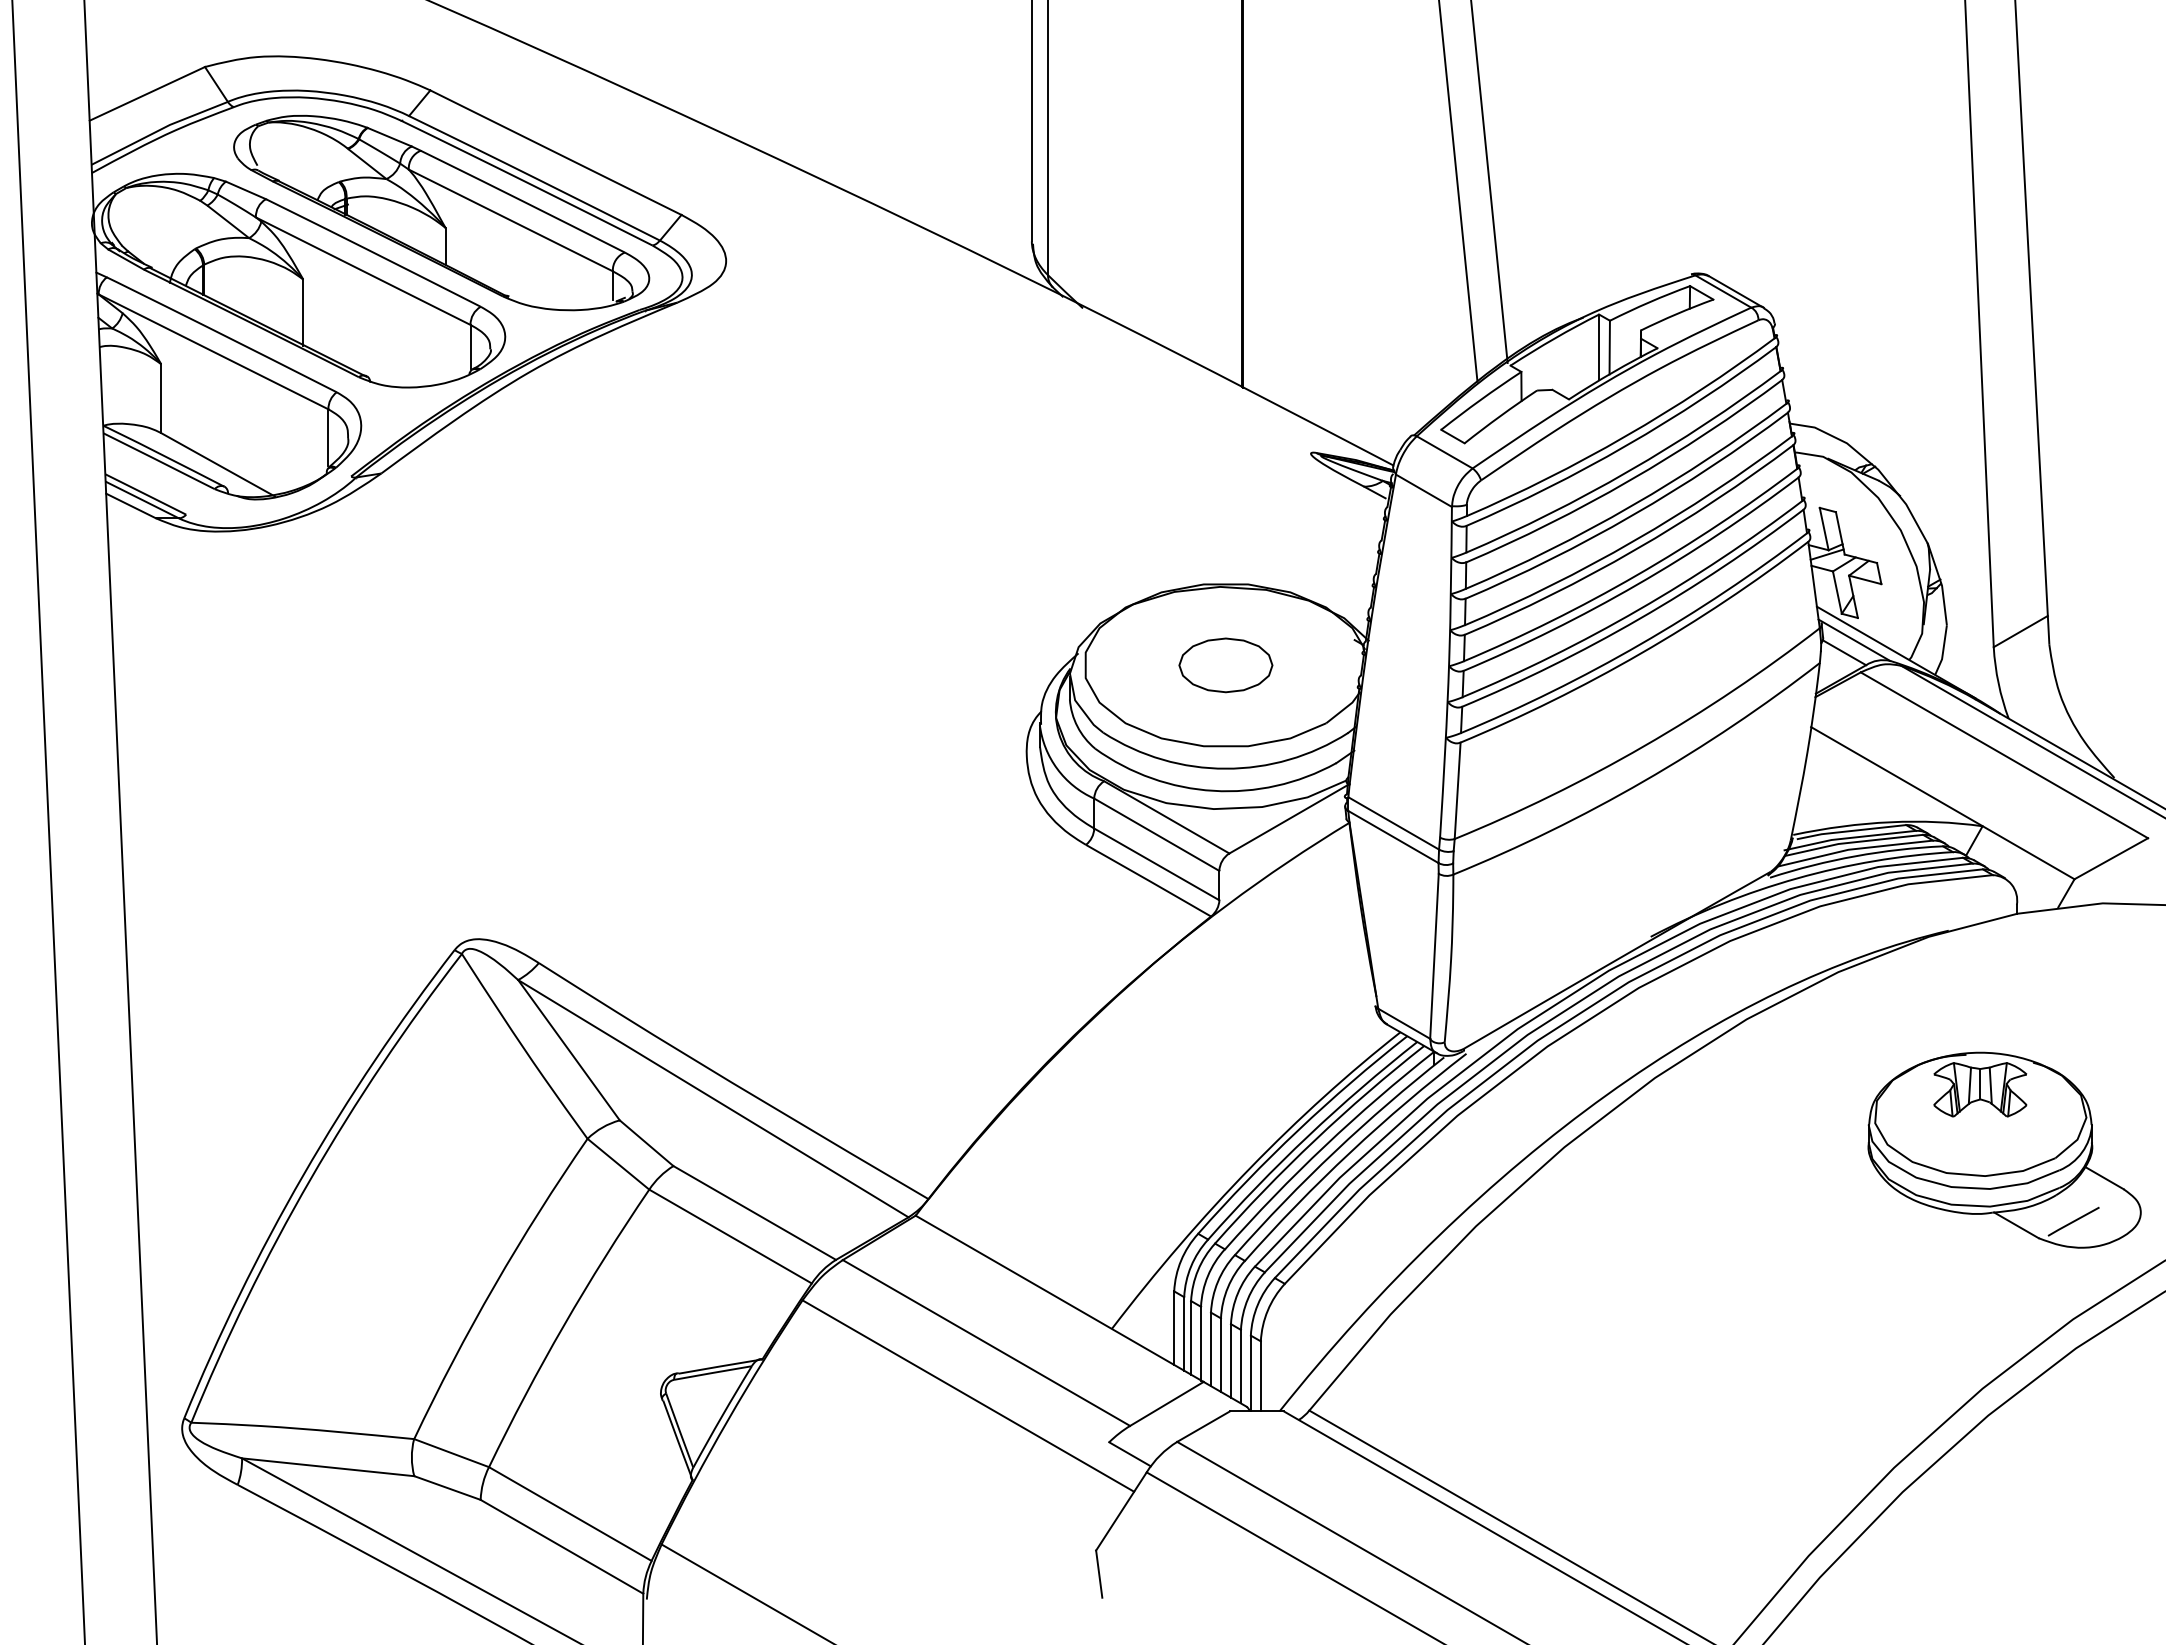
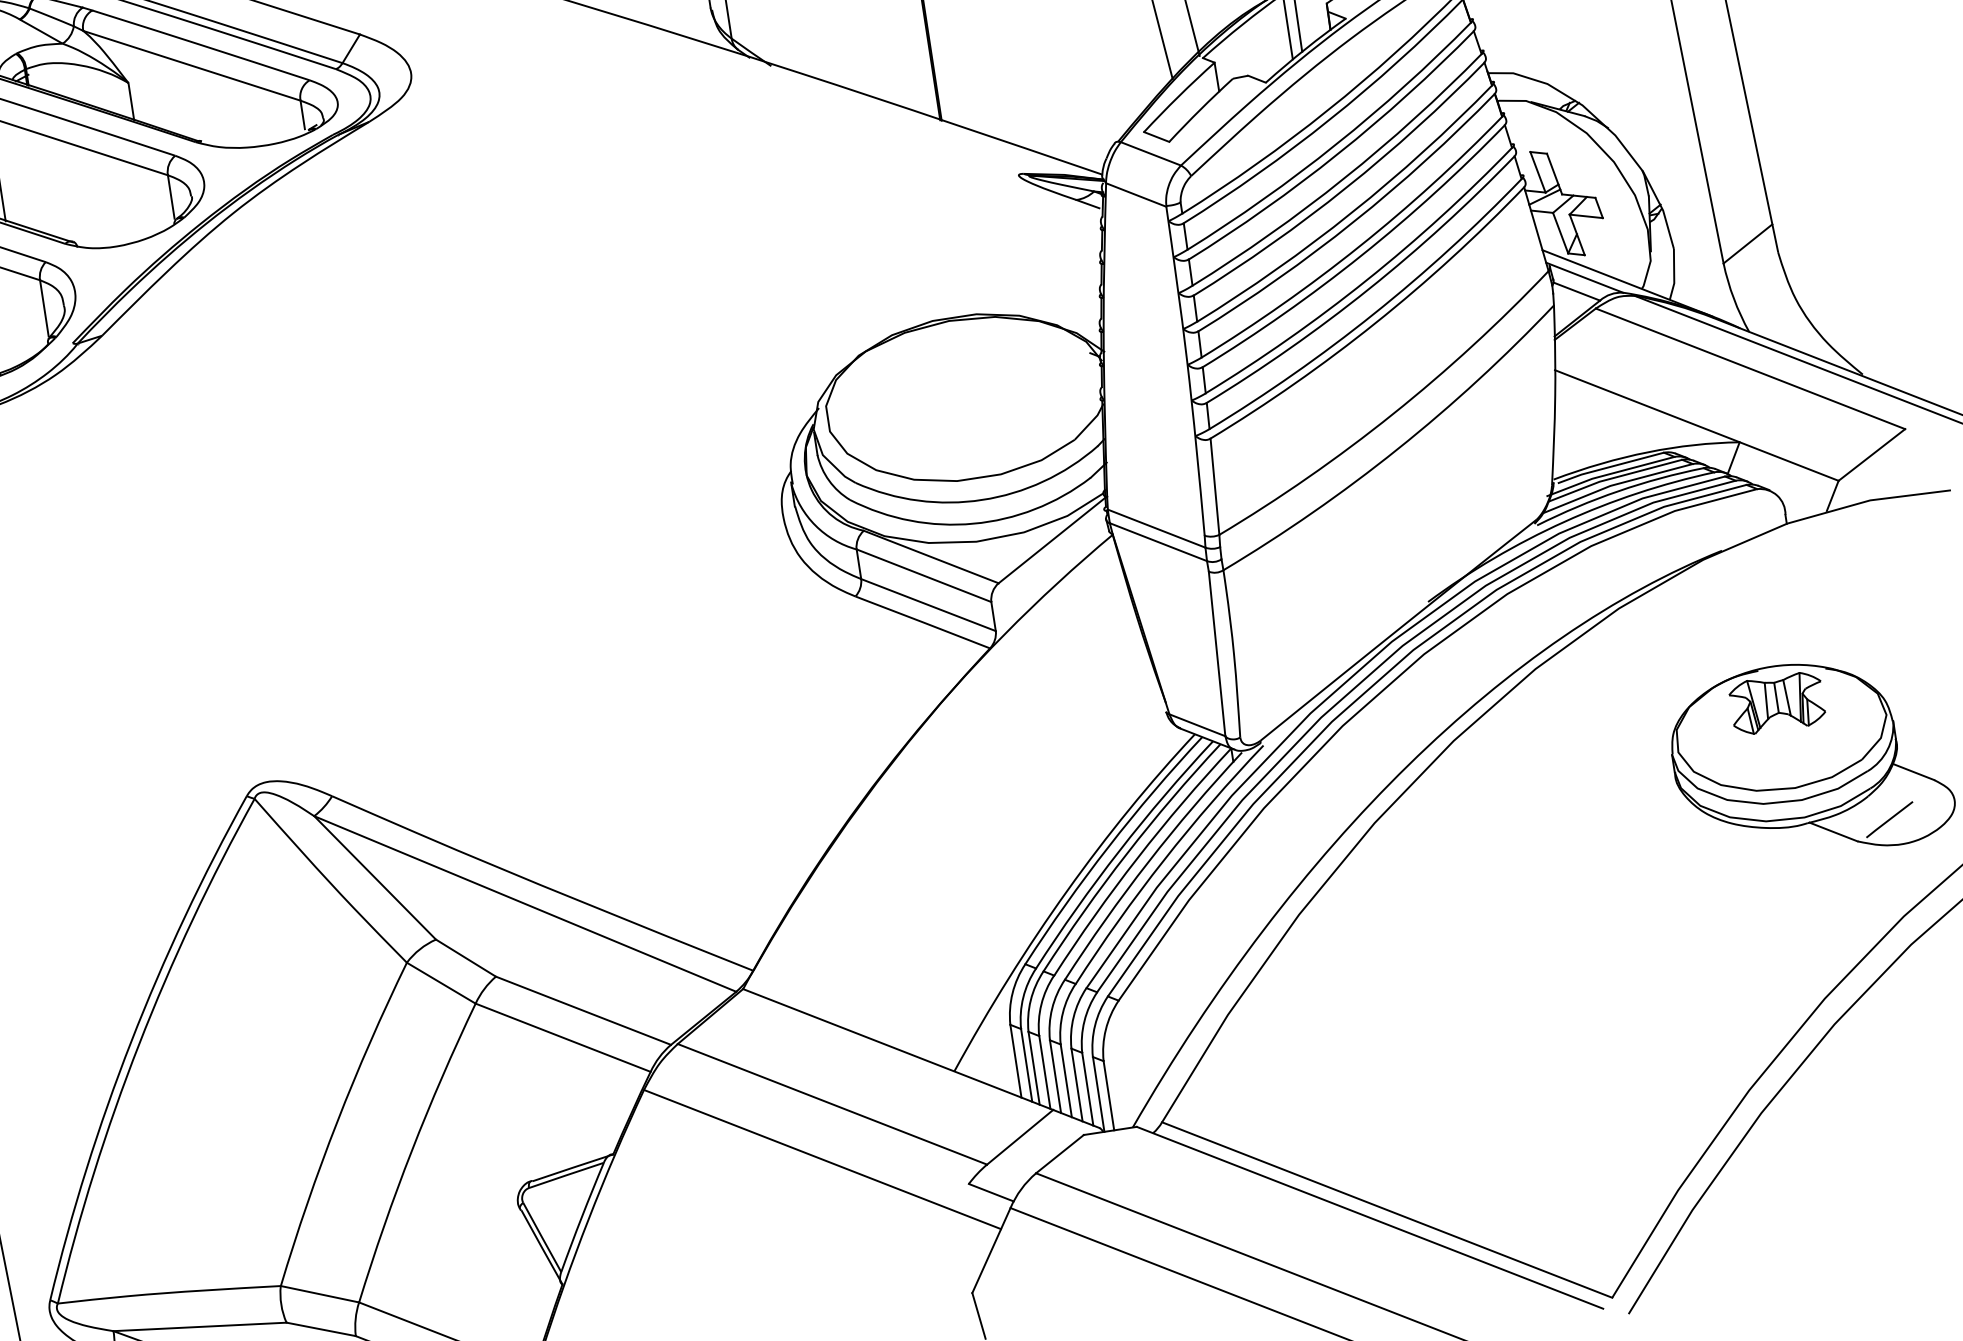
part: (1225, 665) -> (966, 397), removed

